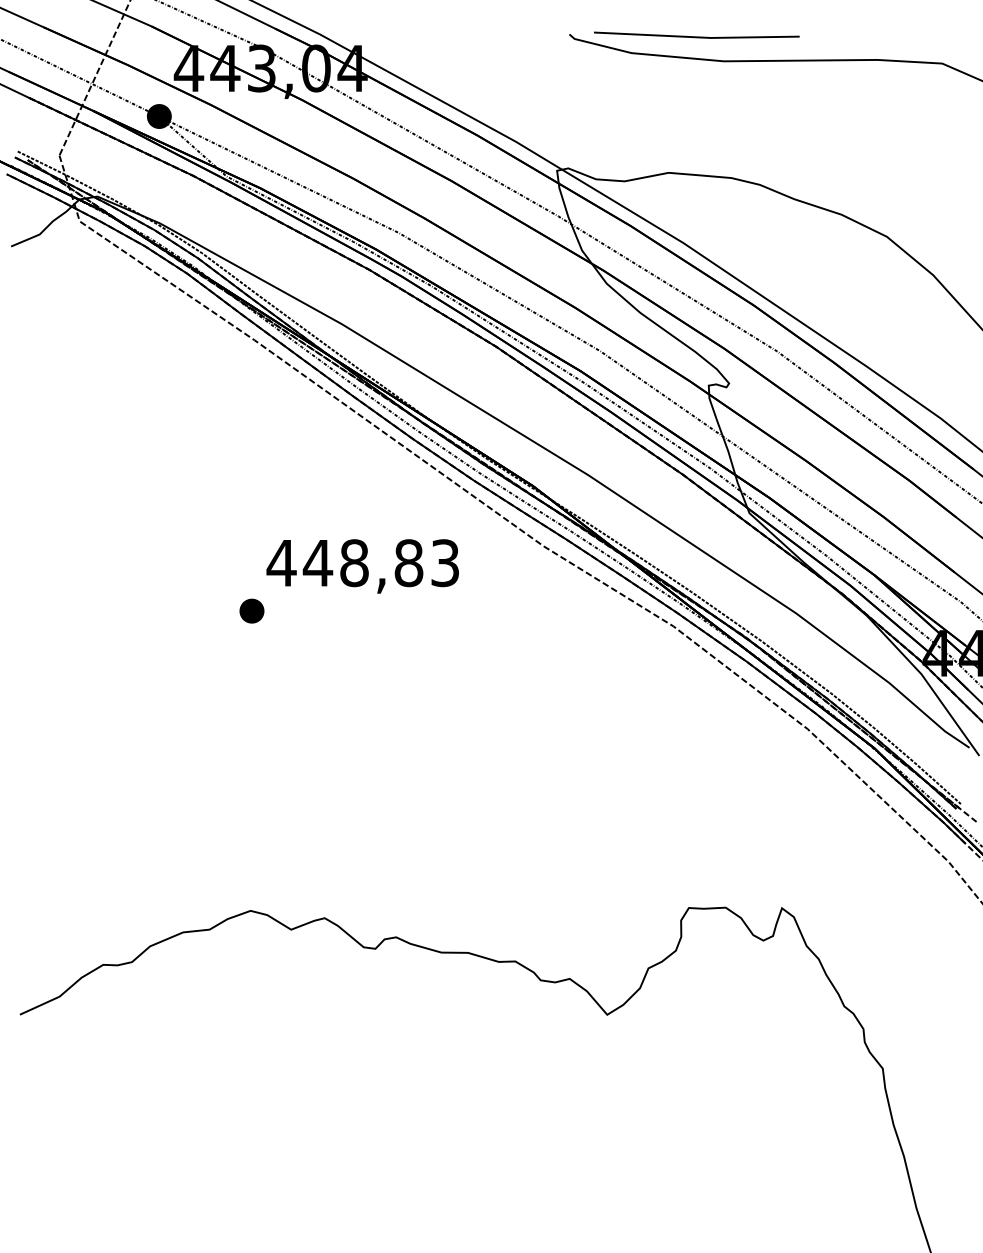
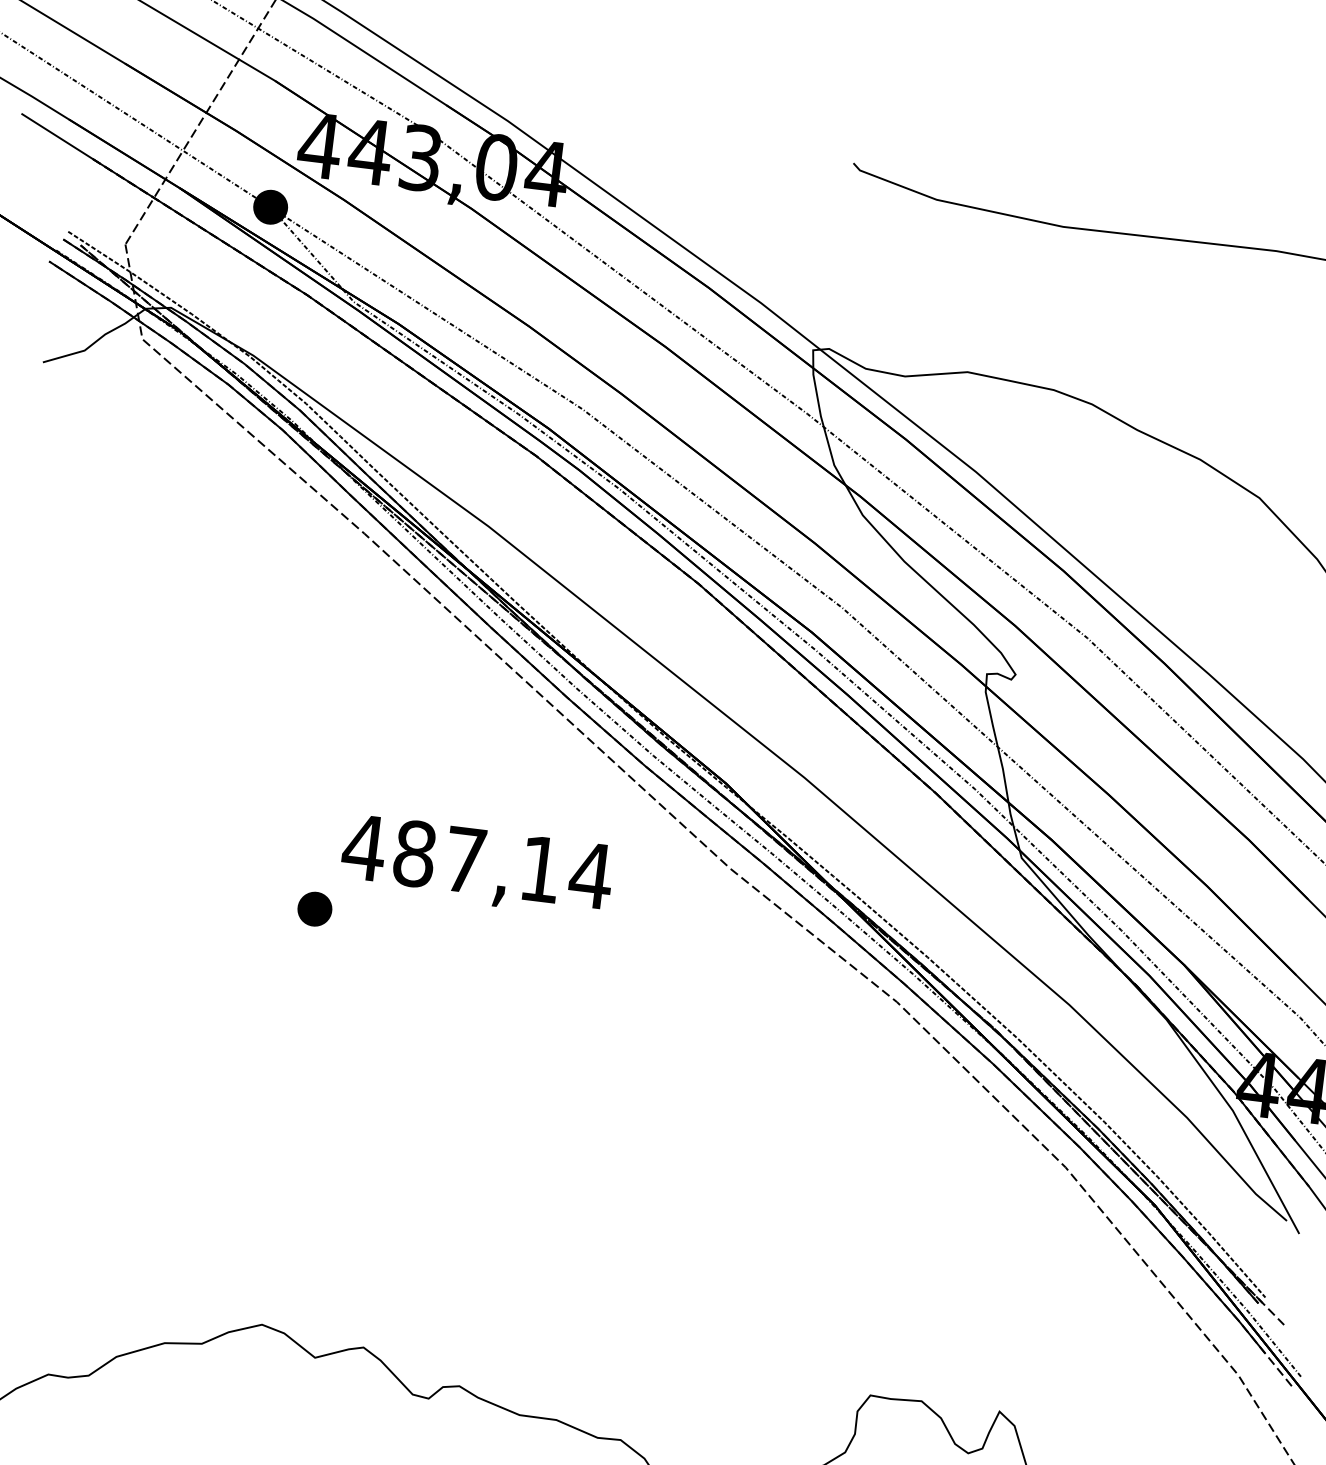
line: (696, 36) -> (1029, 187), removed
text: (381, 563) -> (502, 865), 448,83 -> 487,14

